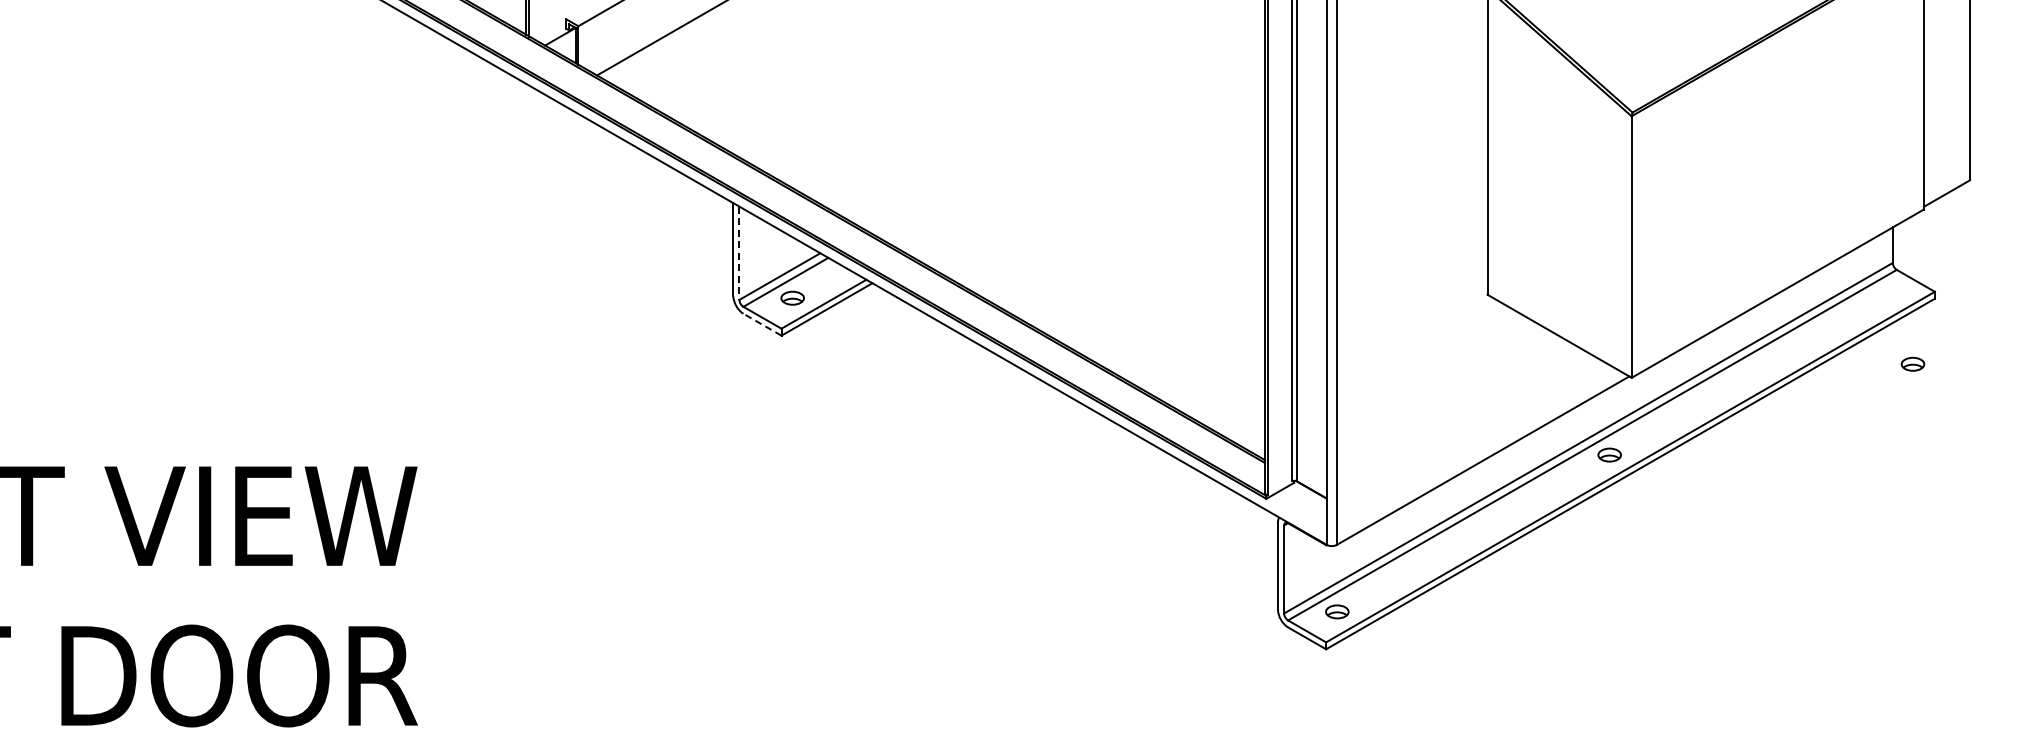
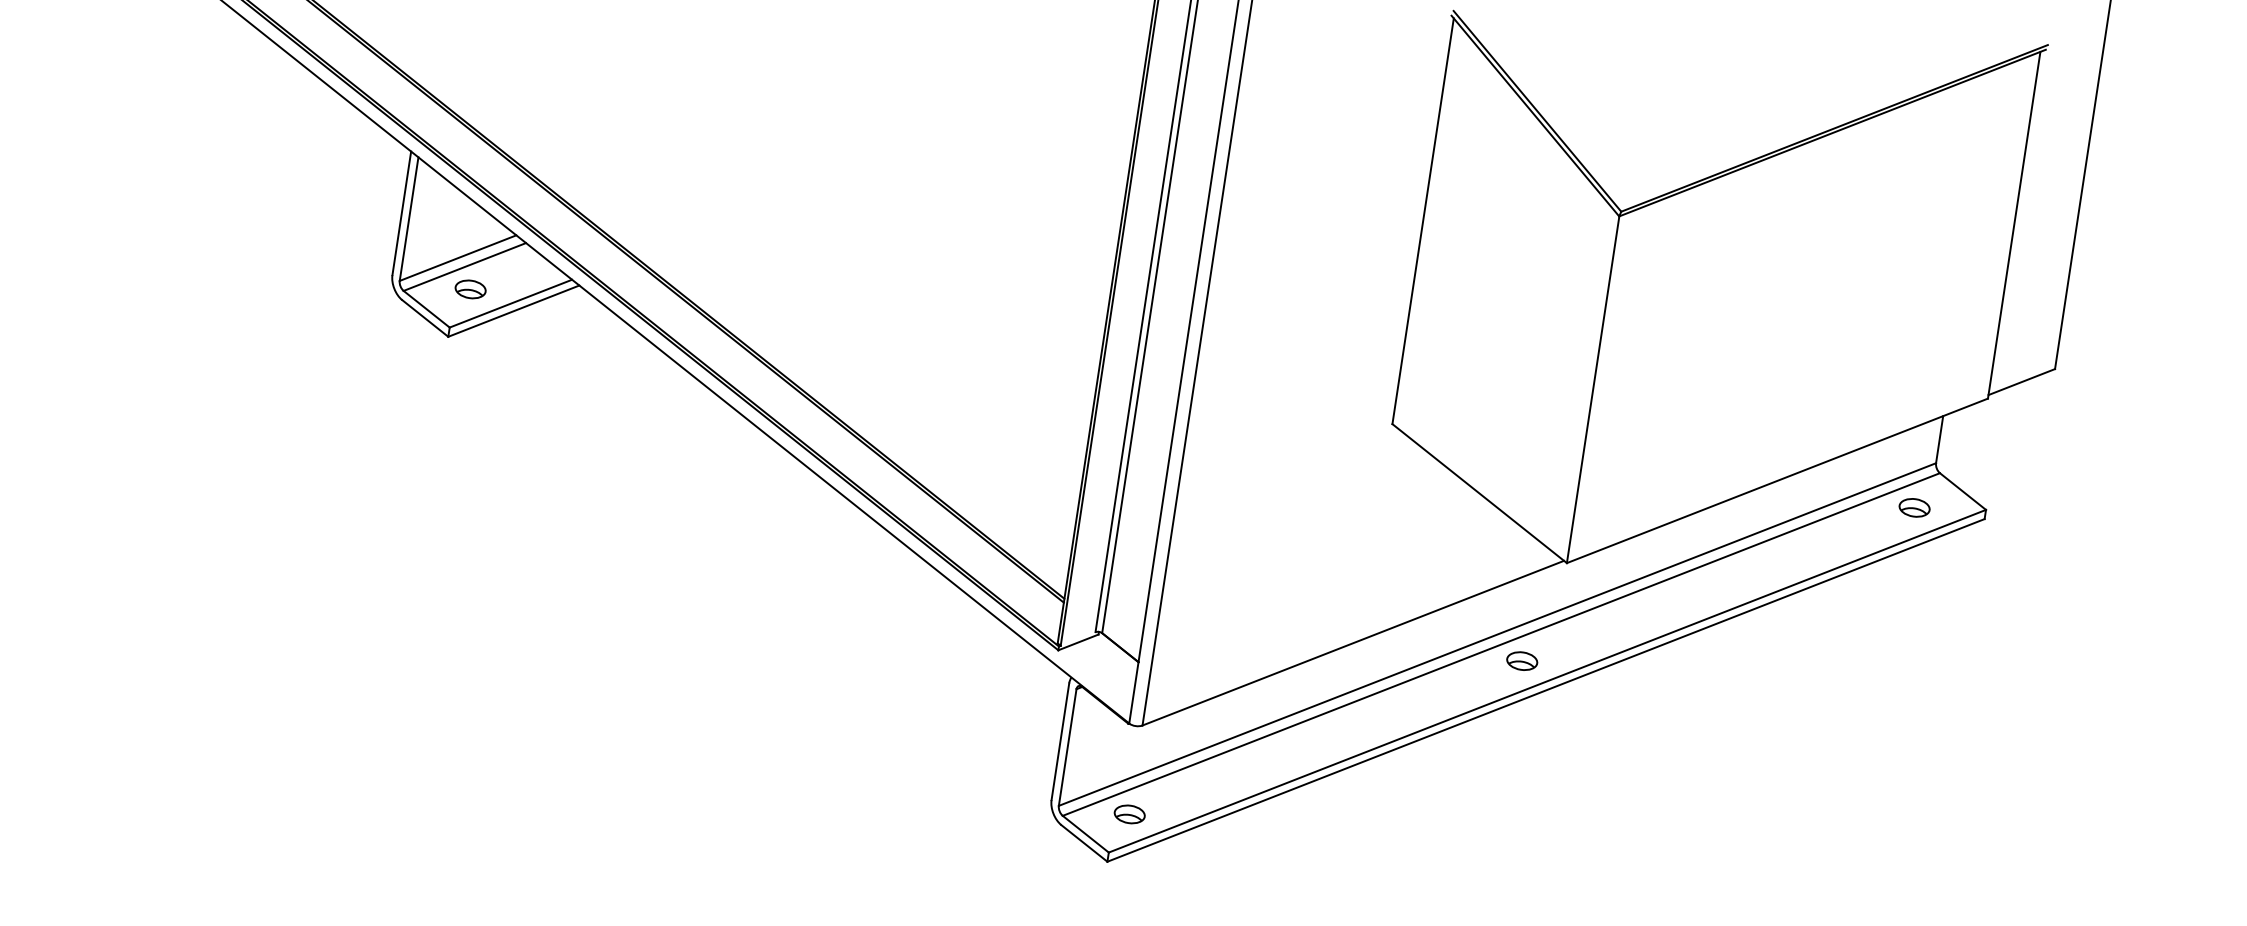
line: (739, 253) -> (409, 219), dashed -> solid
line: (762, 324) -> (425, 318), dashed -> solid
part: (1912, 363) -> (1914, 506), moved

